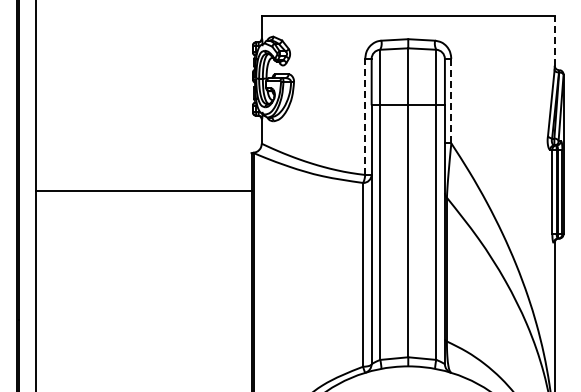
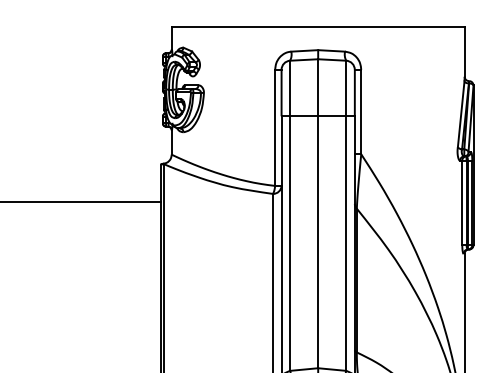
line: (554, 40) -> (464, 51), dashed -> solid
line: (451, 101) -> (361, 112), dashed -> solid
line: (365, 116) -> (275, 127), dashed -> solid

